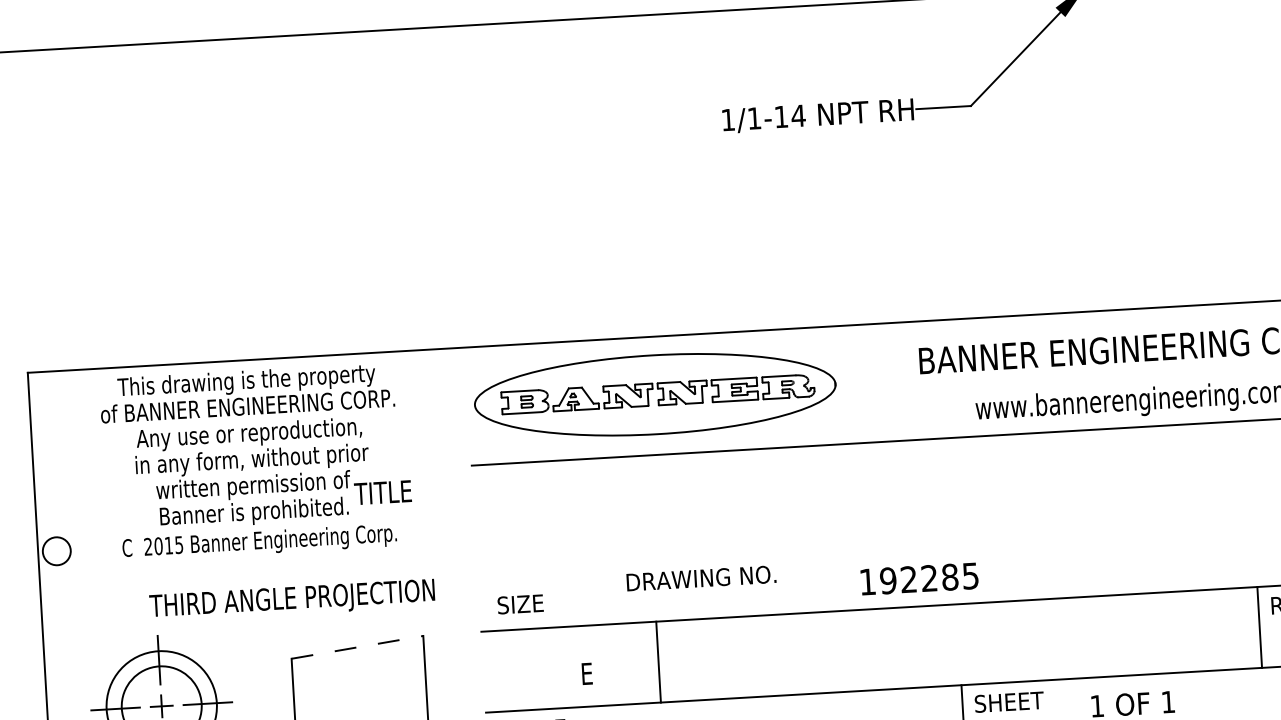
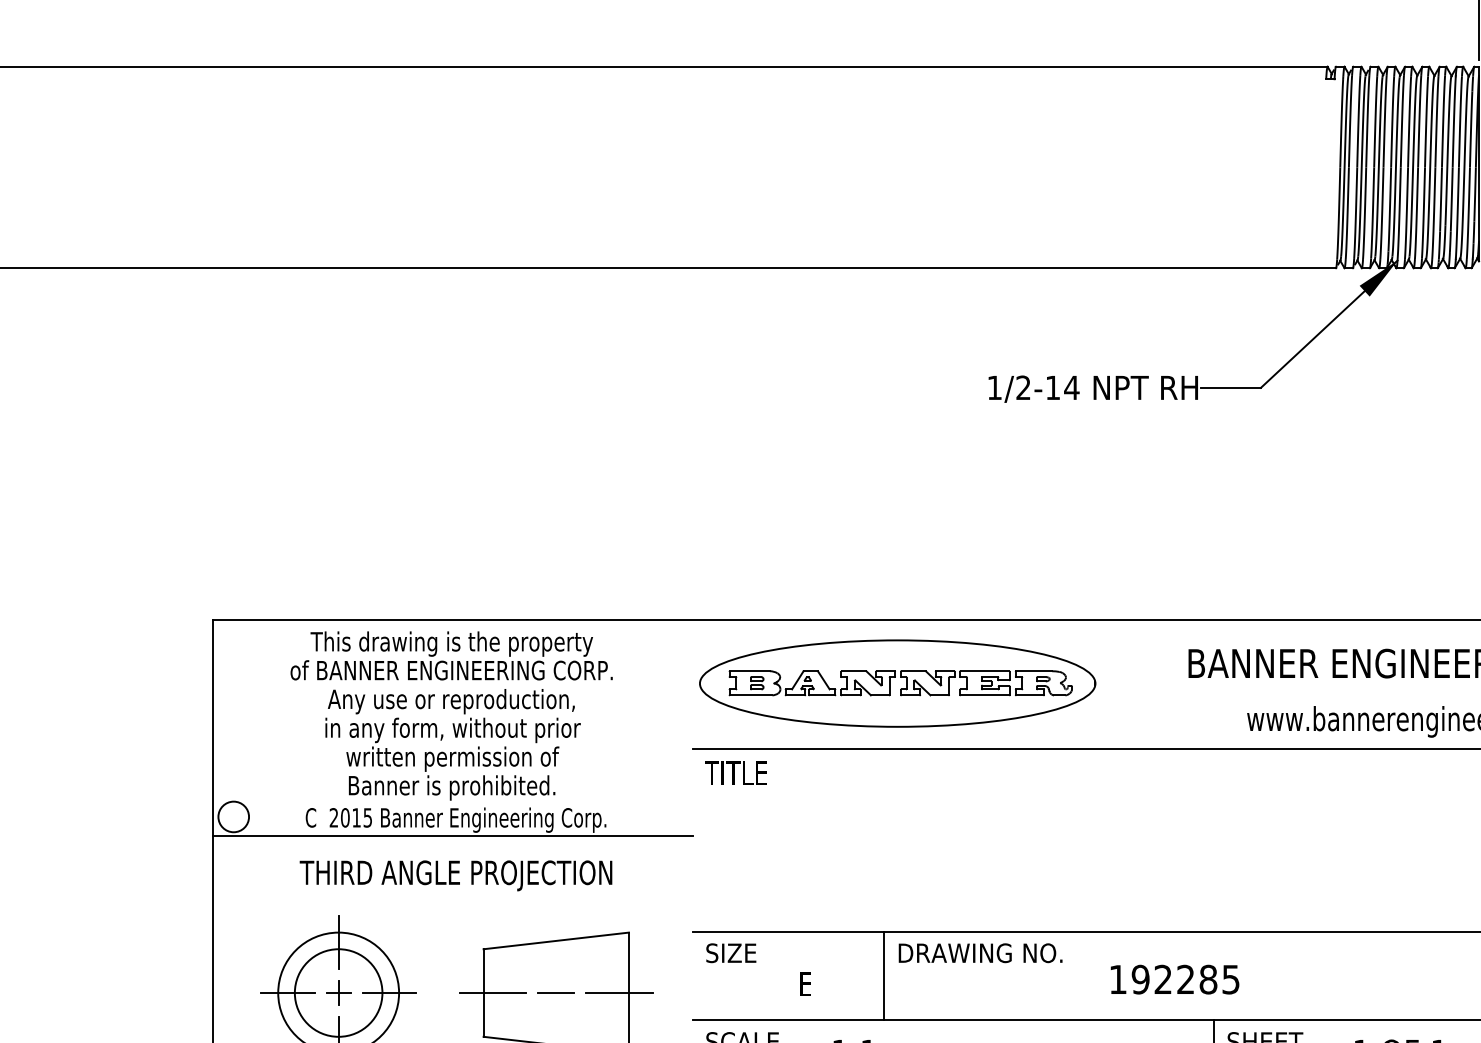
text: (754, 118) -> (1023, 387), 1/1-14 -> 1/2-14
text: (382, 491) -> (735, 772), moved
line: (257, 556) -> (452, 835), added
text: (701, 578) -> (980, 953), moved
text: (919, 578) -> (1174, 979), moved
text: (291, 600) -> (455, 875), moved
text: (520, 604) -> (731, 953), moved
line: (357, 646) -> (556, 940), dashed -> solid
line: (417, 691) -> (619, 993), added
line: (360, 695) -> (556, 993), added
line: (302, 698) -> (492, 993), added

